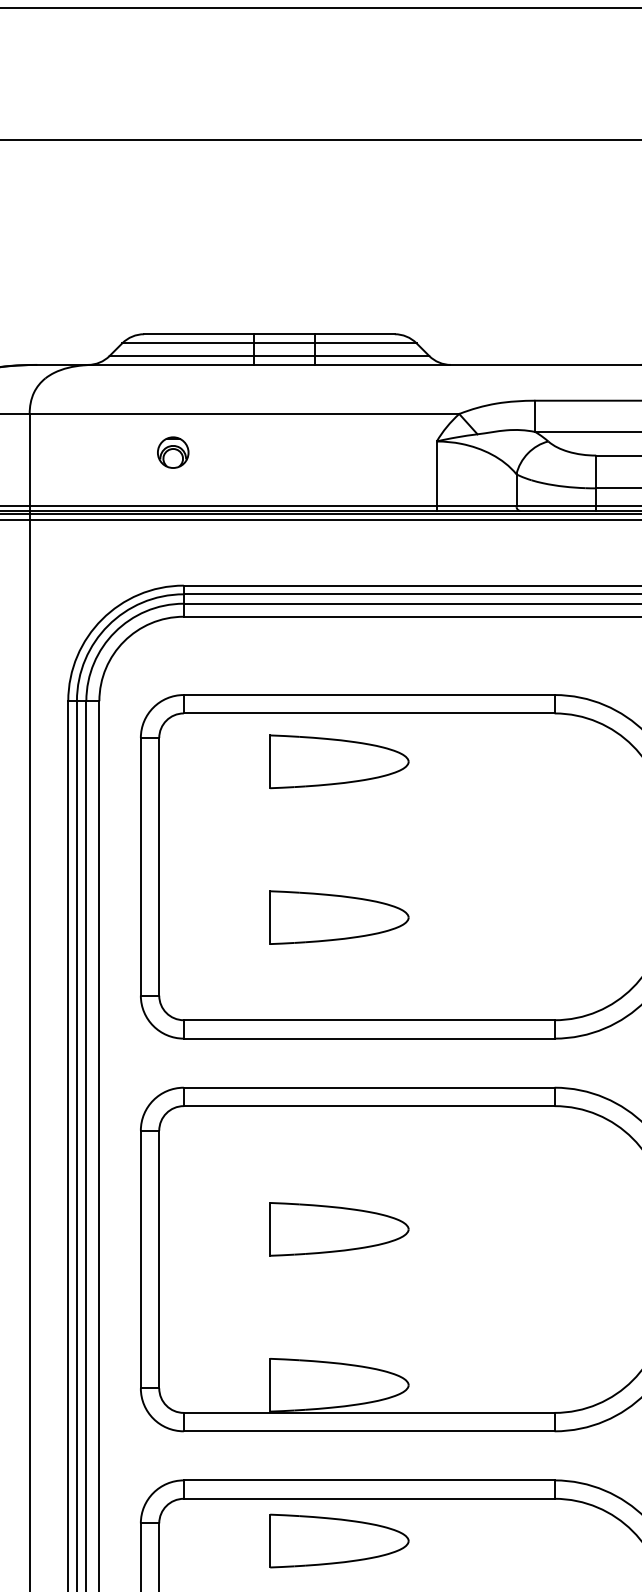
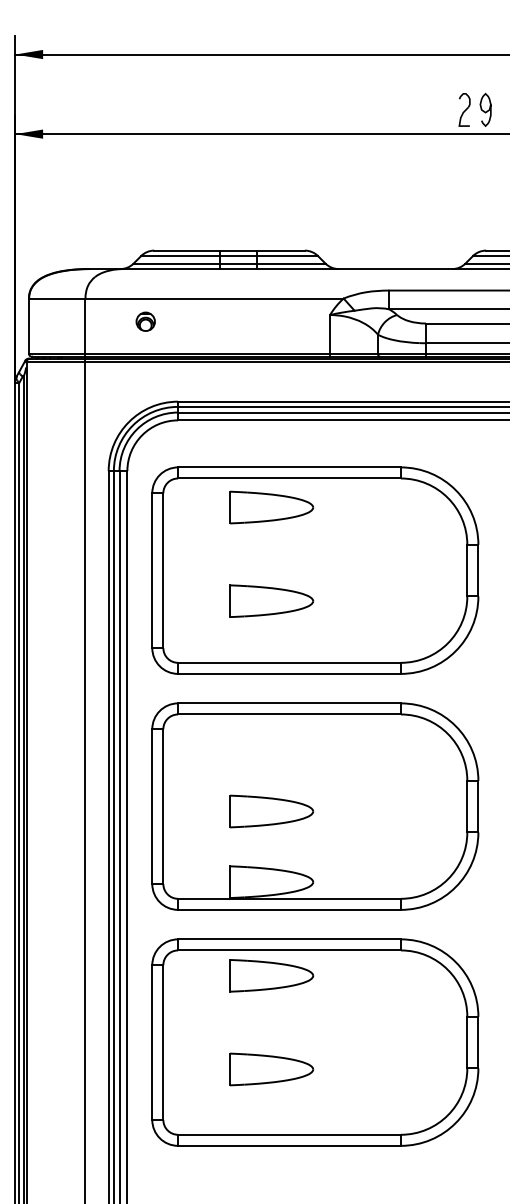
part: (172, 452) -> (145, 321), moved
part: (339, 1229) -> (271, 811), moved

